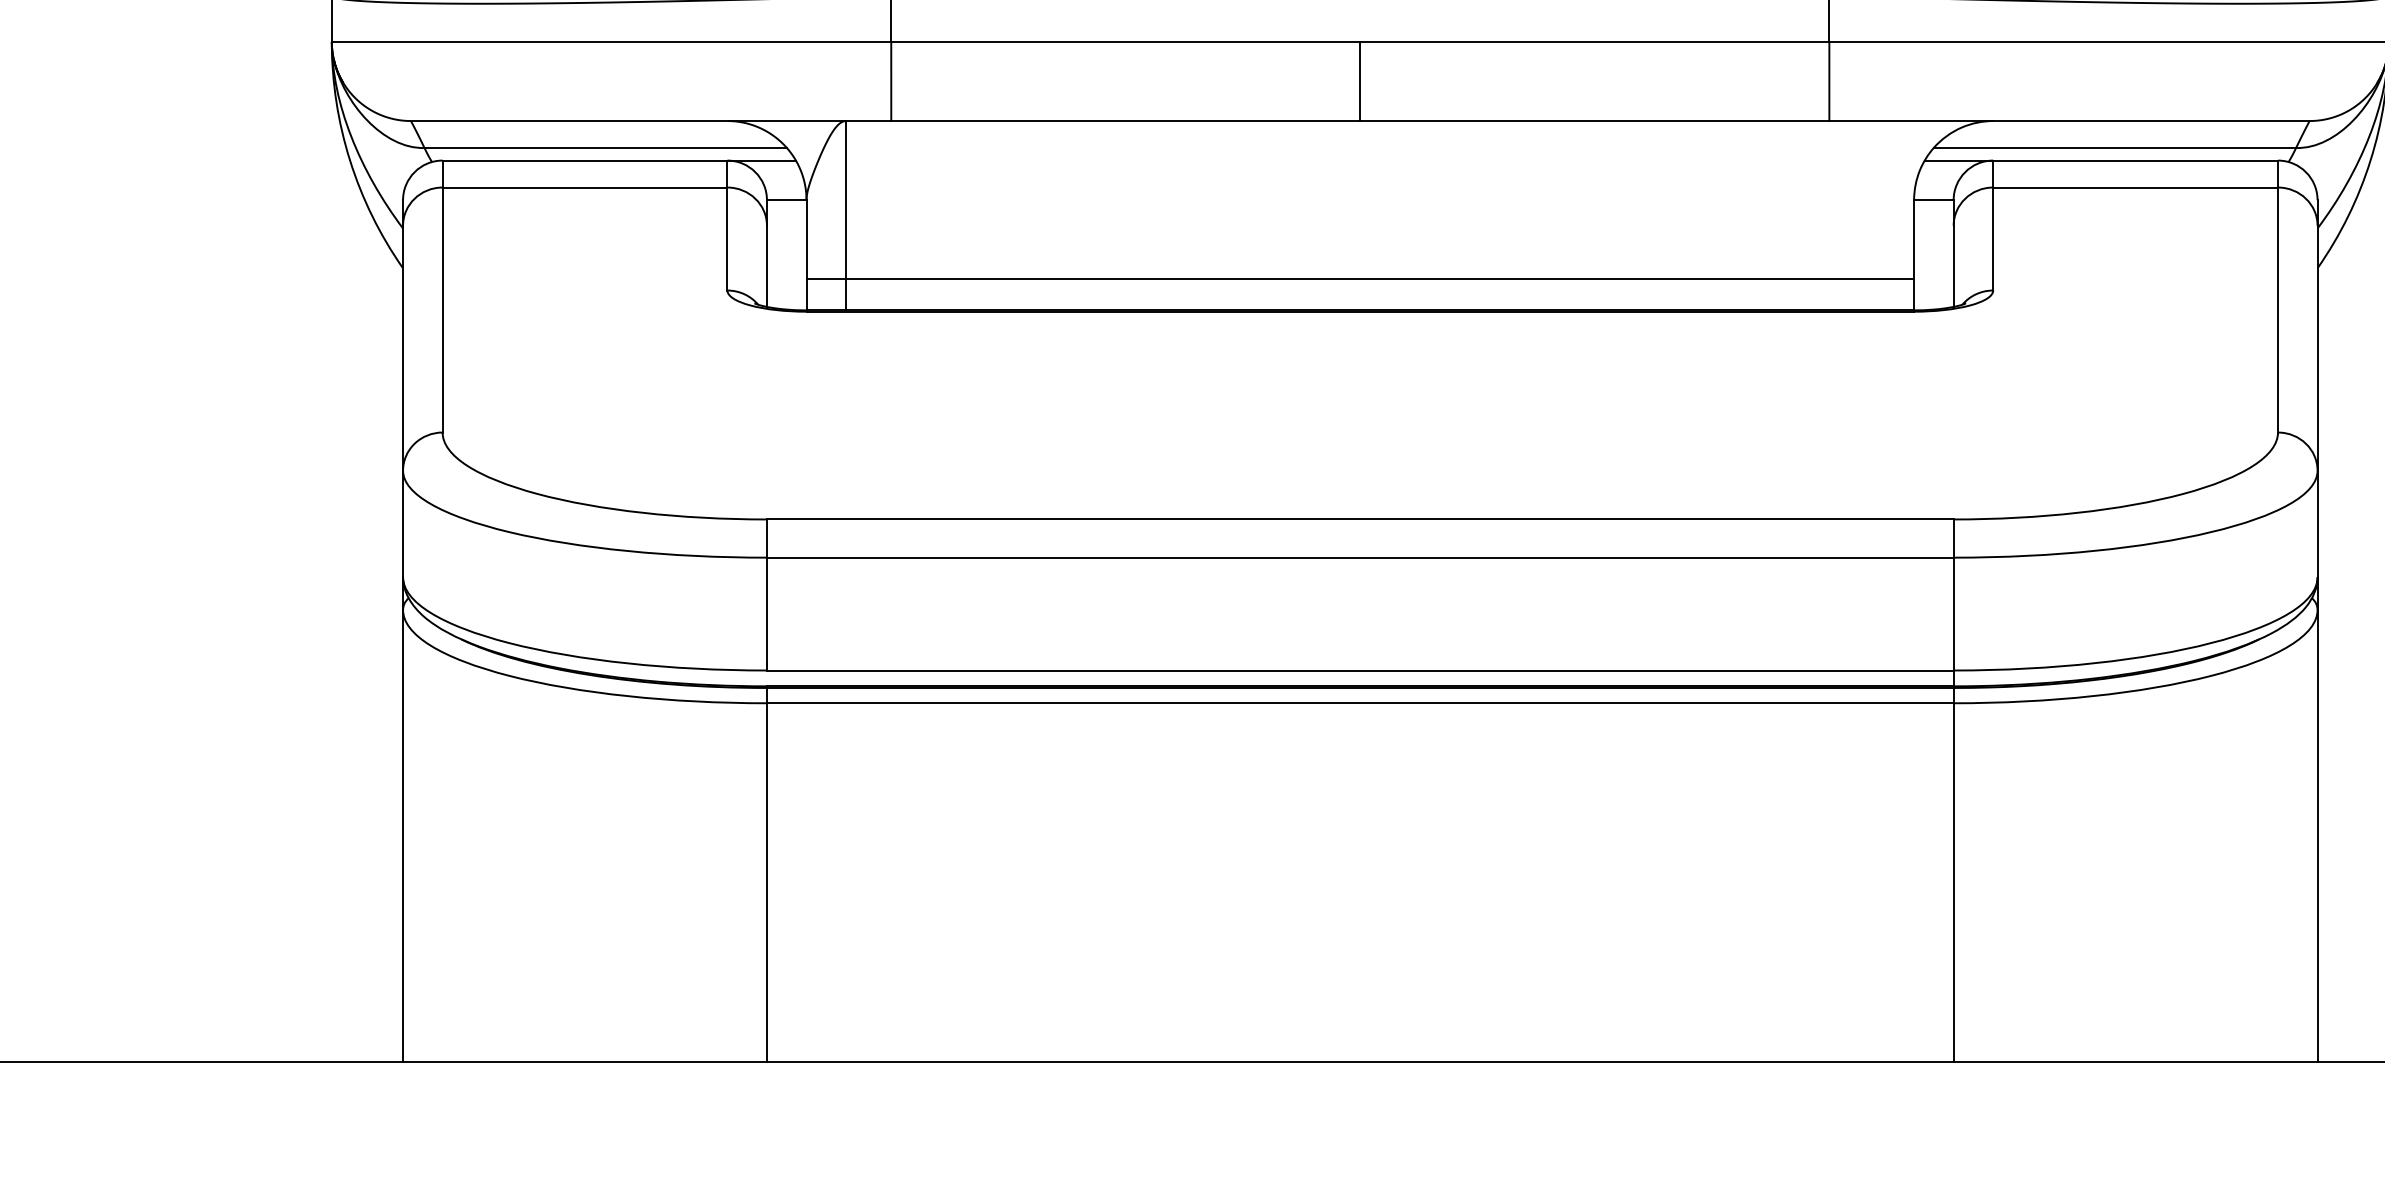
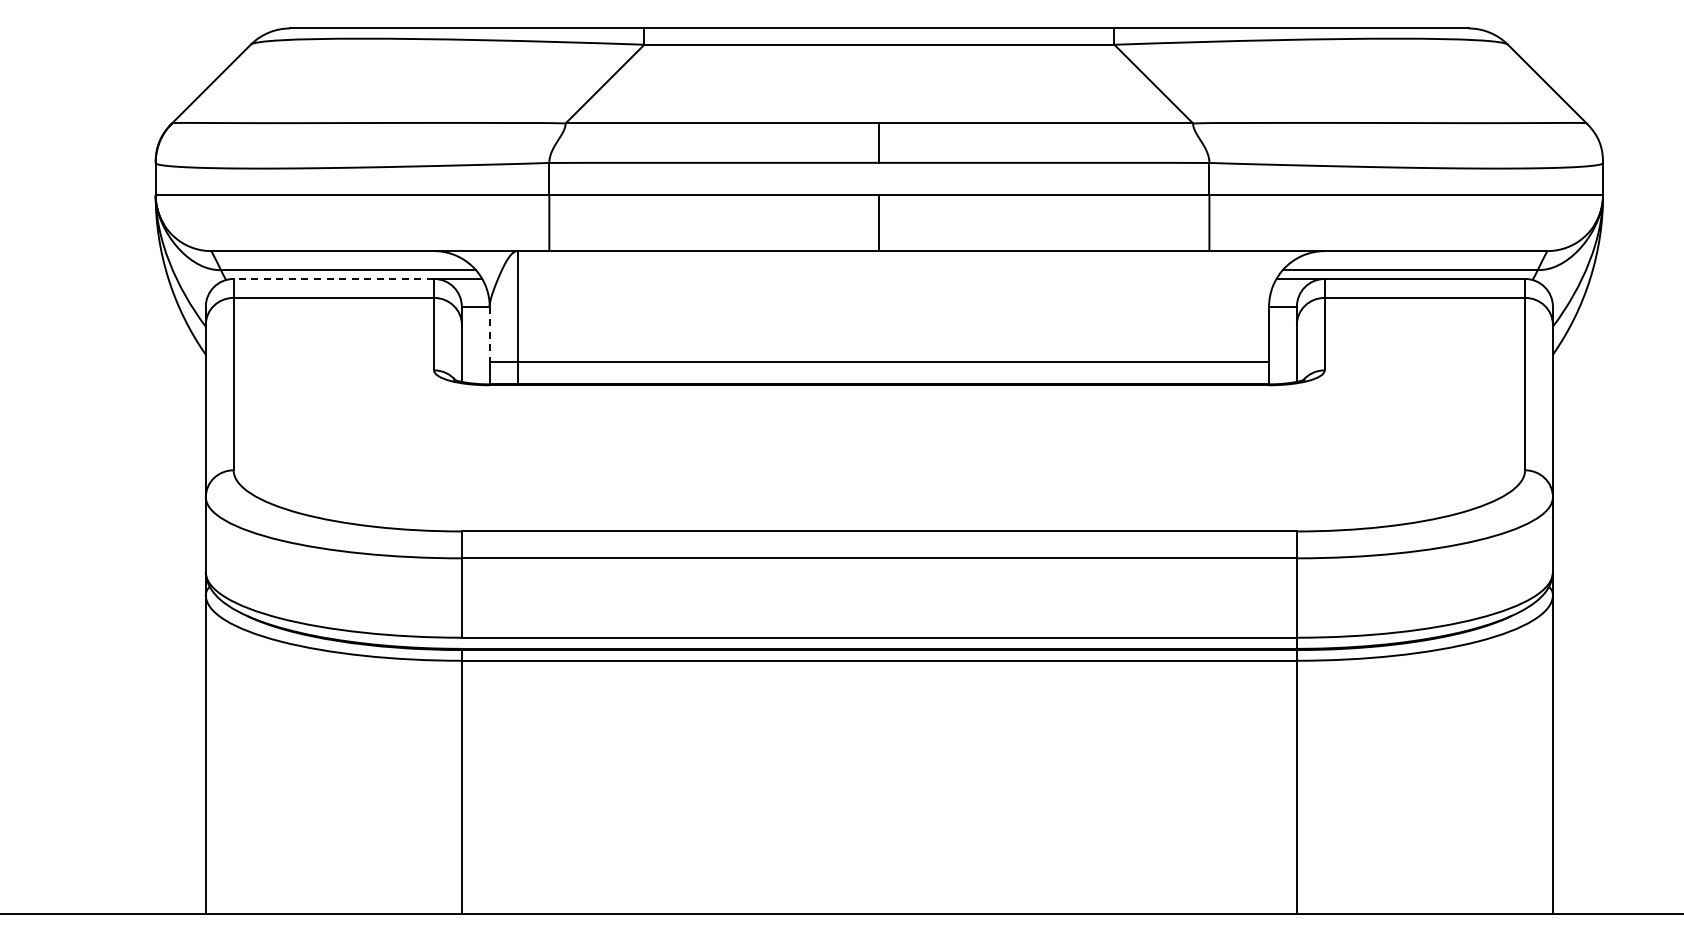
line: (584, 159) -> (333, 278), solid -> dashed
line: (806, 239) -> (489, 334), solid -> dashed

